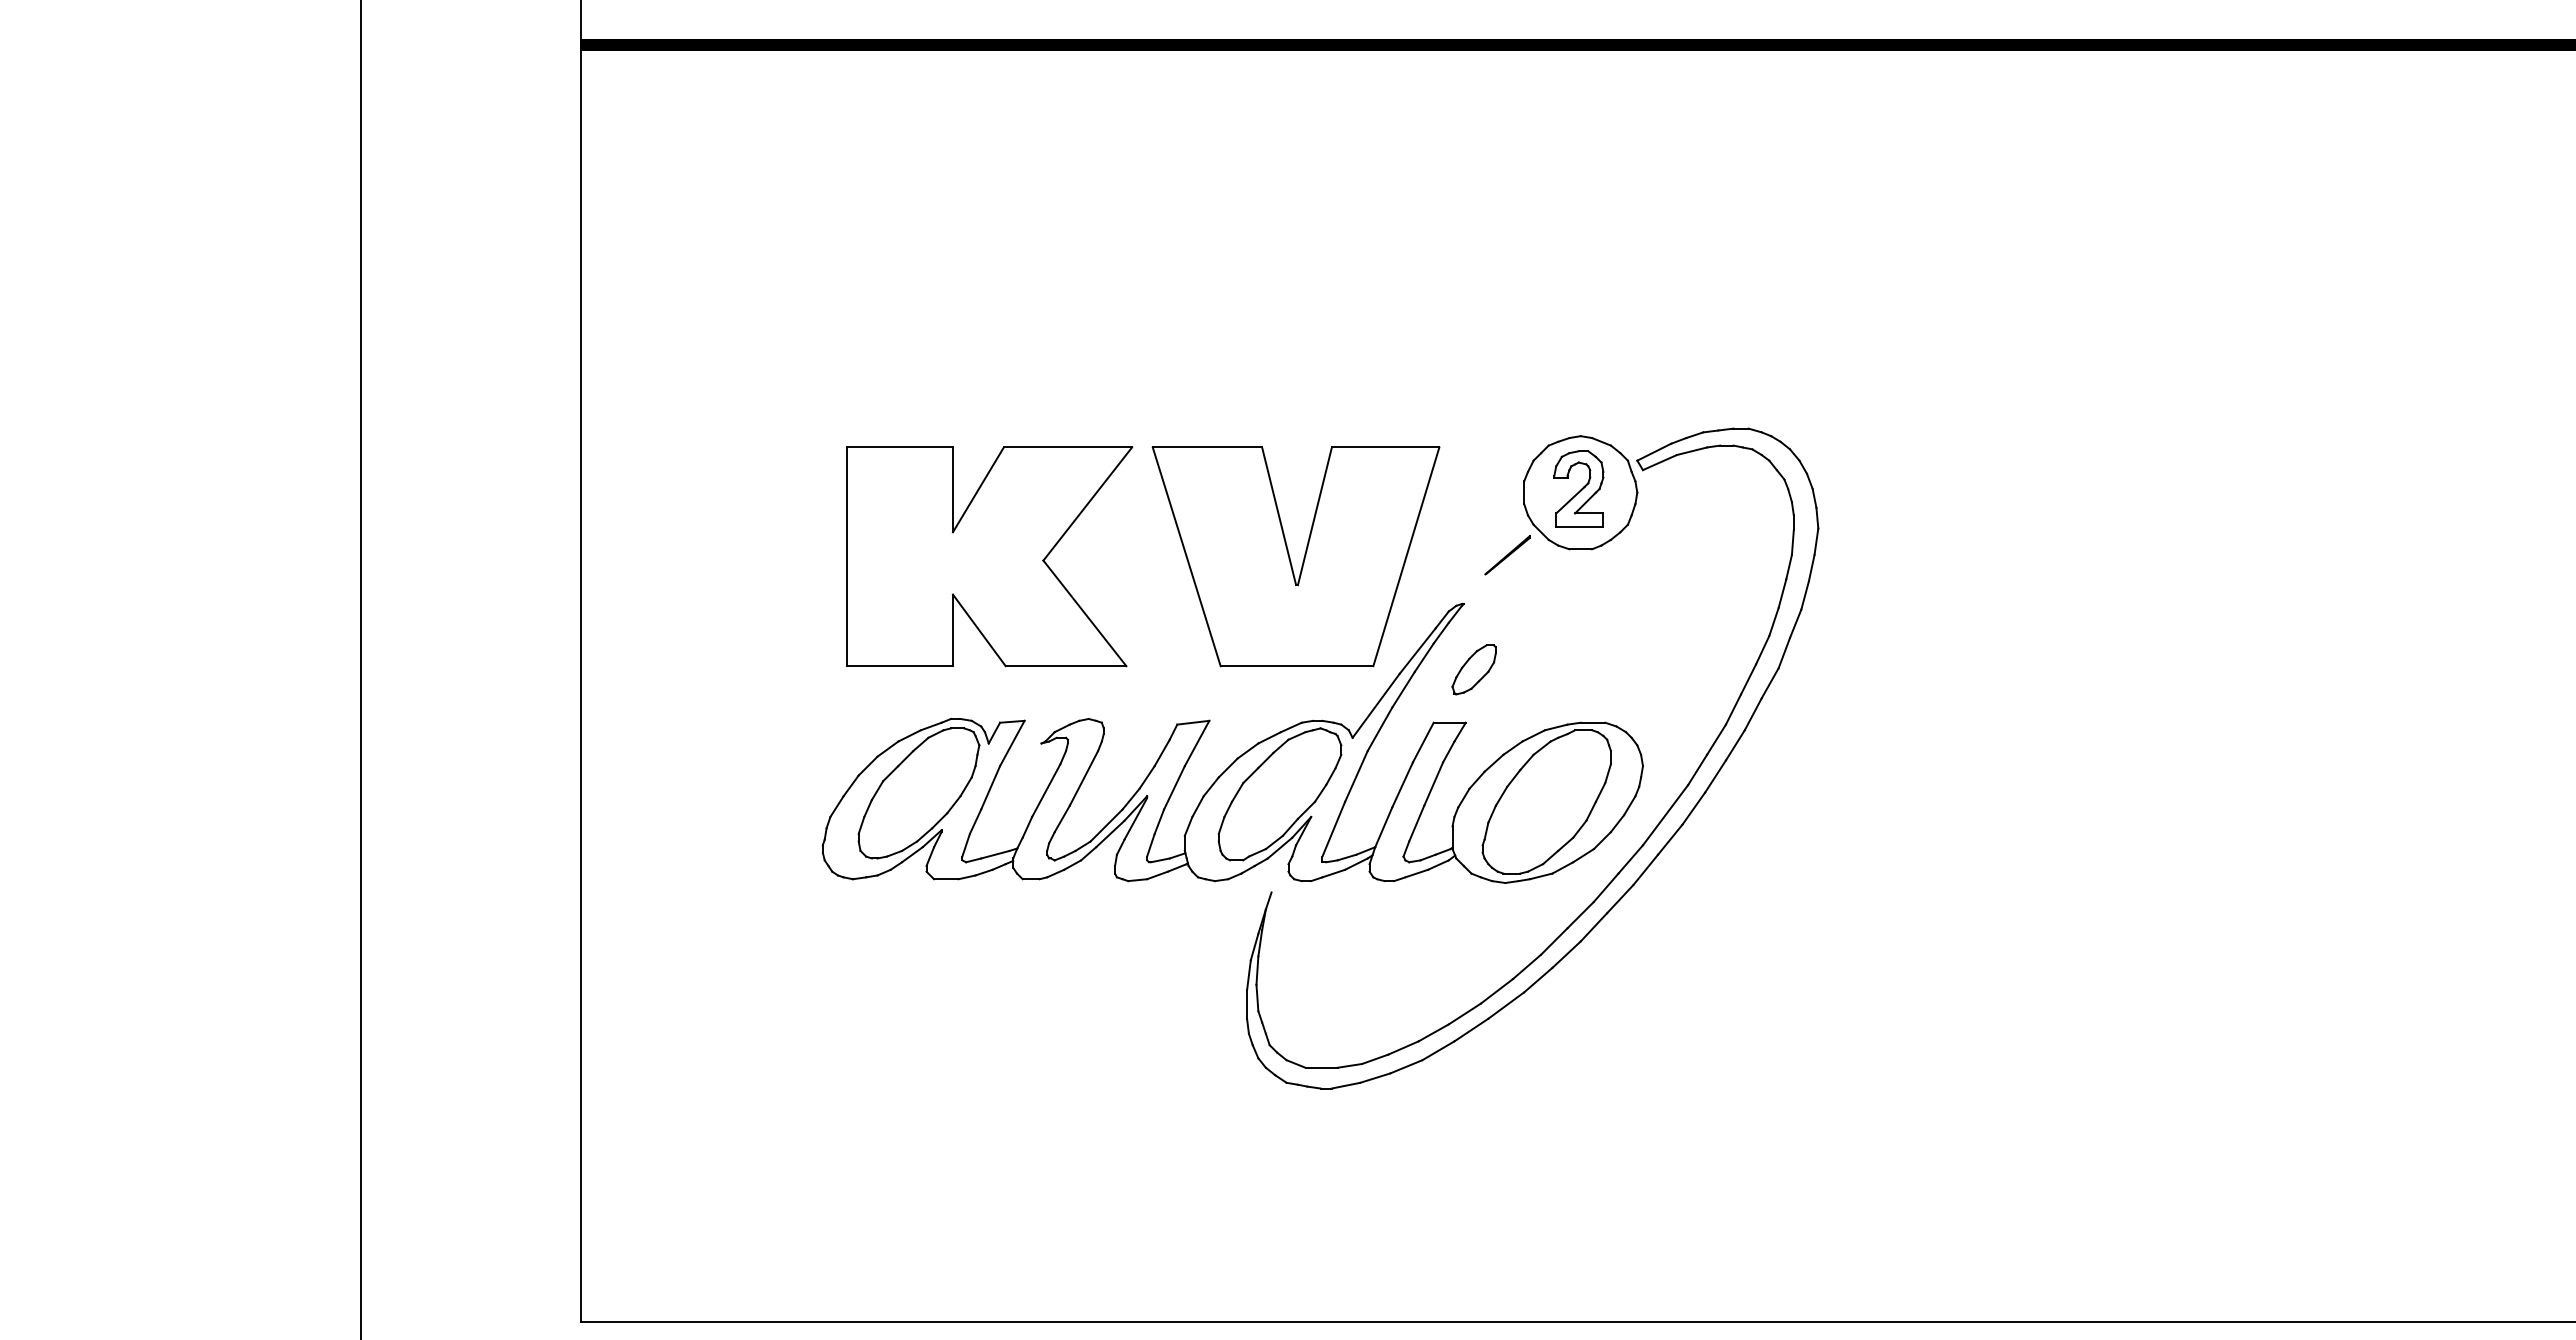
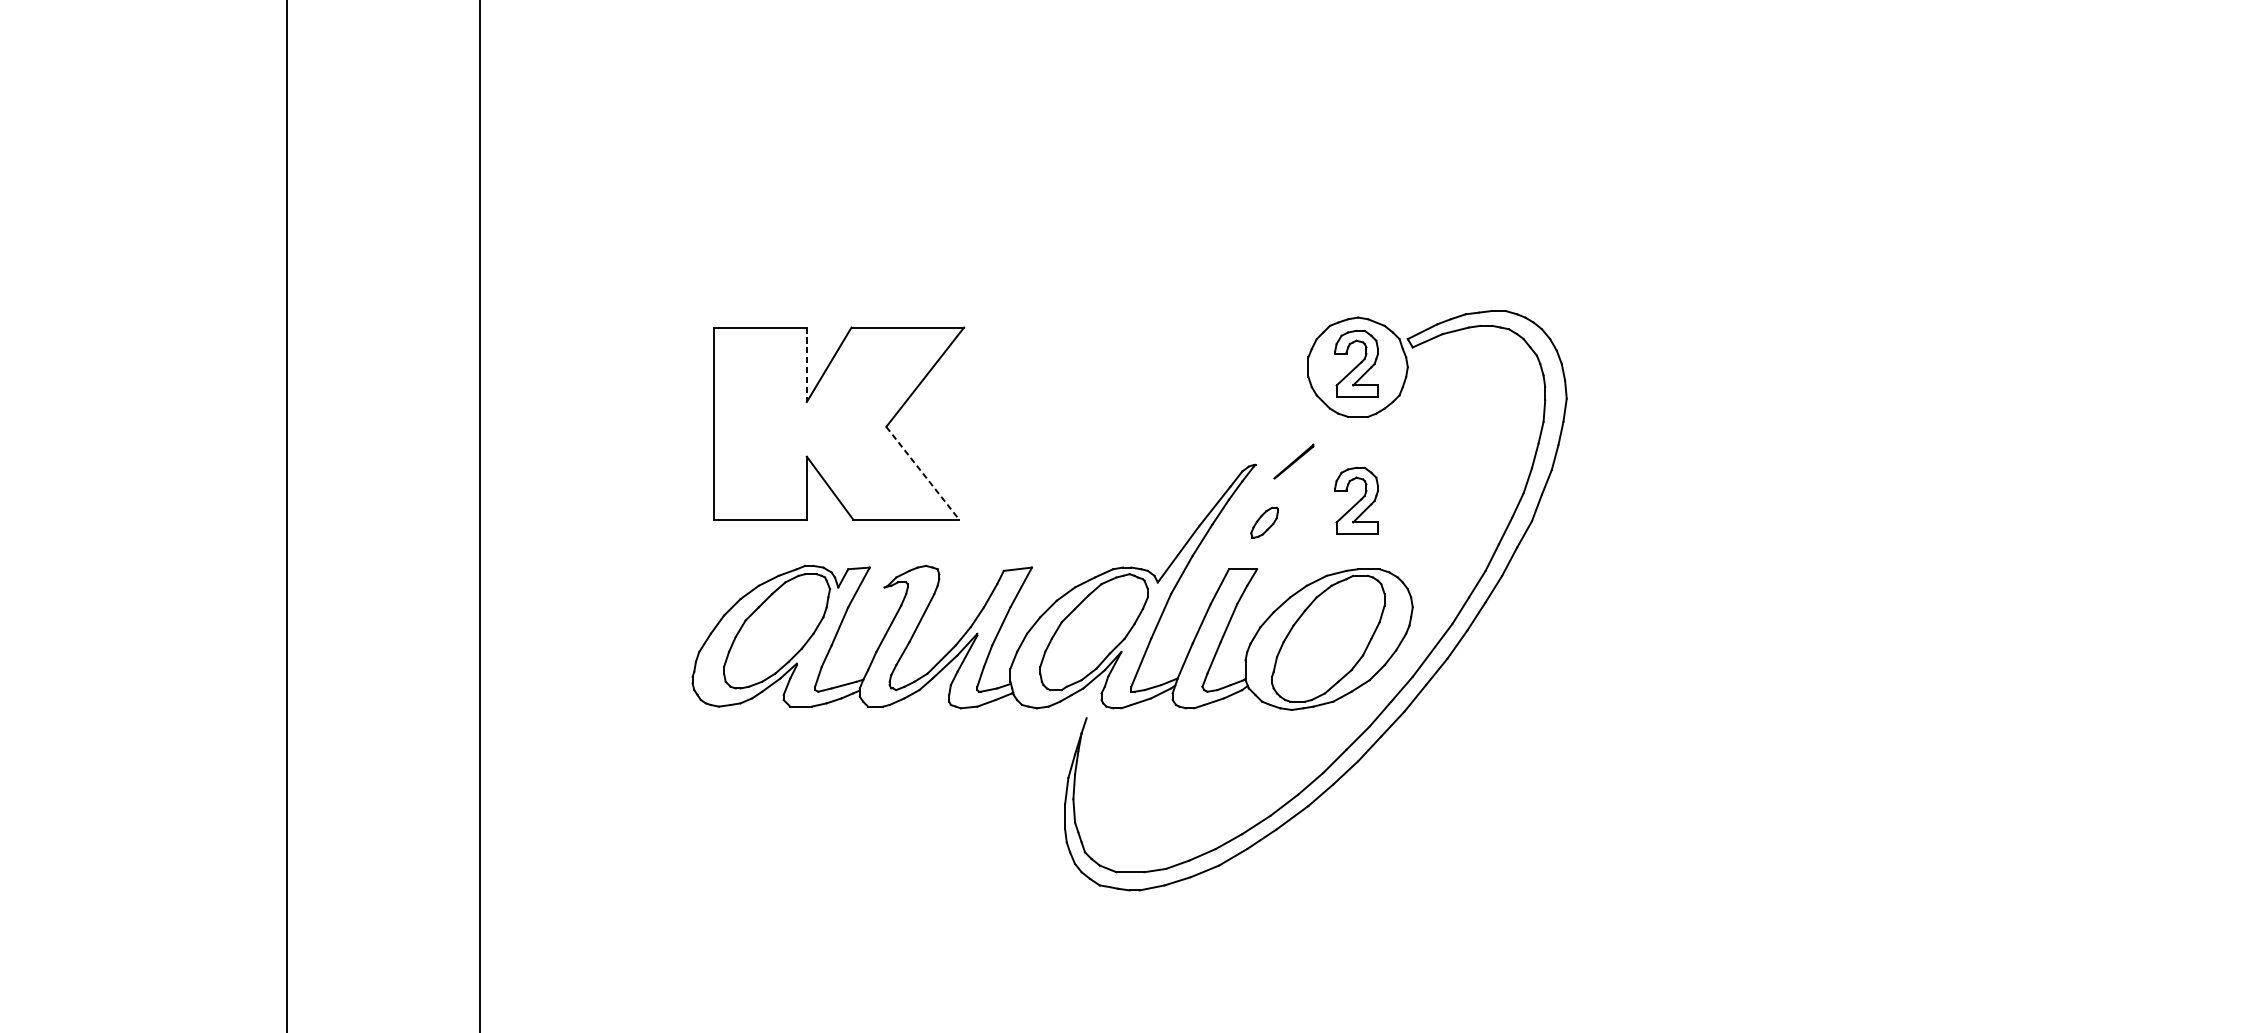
line: (952, 490) -> (806, 365), solid -> dashed
line: (1507, 555) -> (1293, 461), moved
part: (1295, 556) -> (1107, 423), removed
line: (1085, 613) -> (923, 473), solid -> dashed
part: (1578, 644) -> (1356, 500), added
part: (1473, 669) -> (1263, 522), size x0.7

